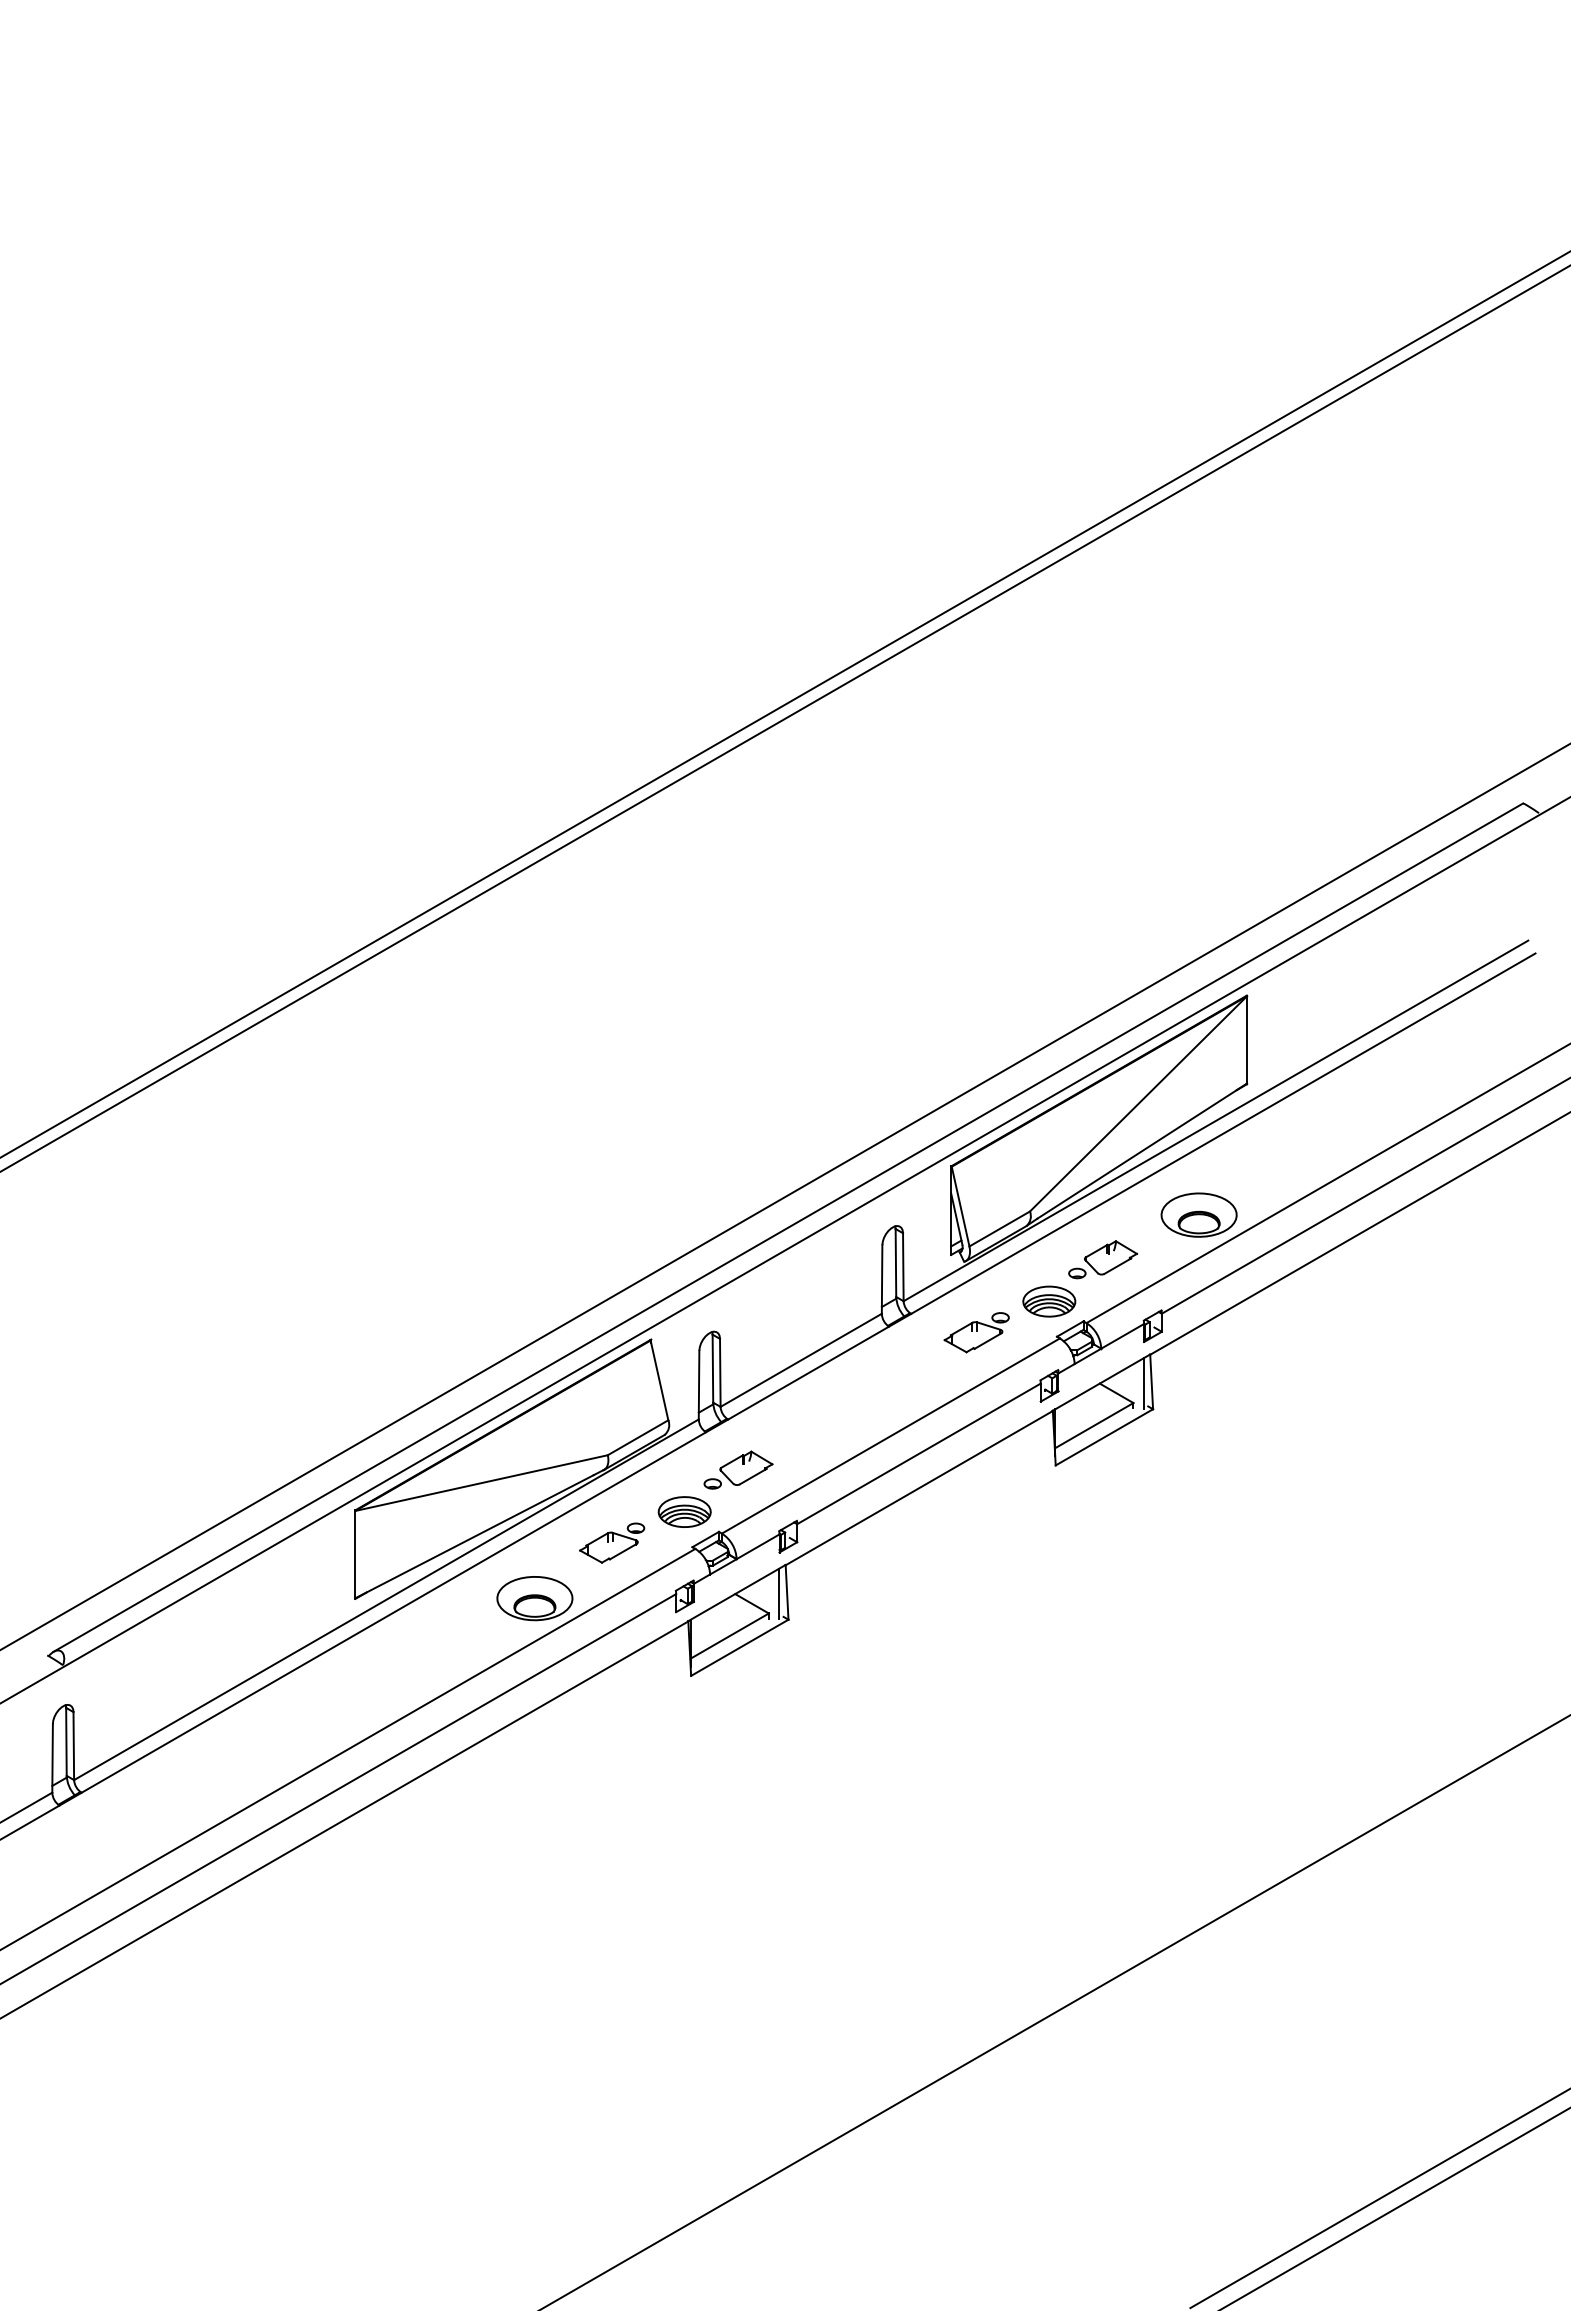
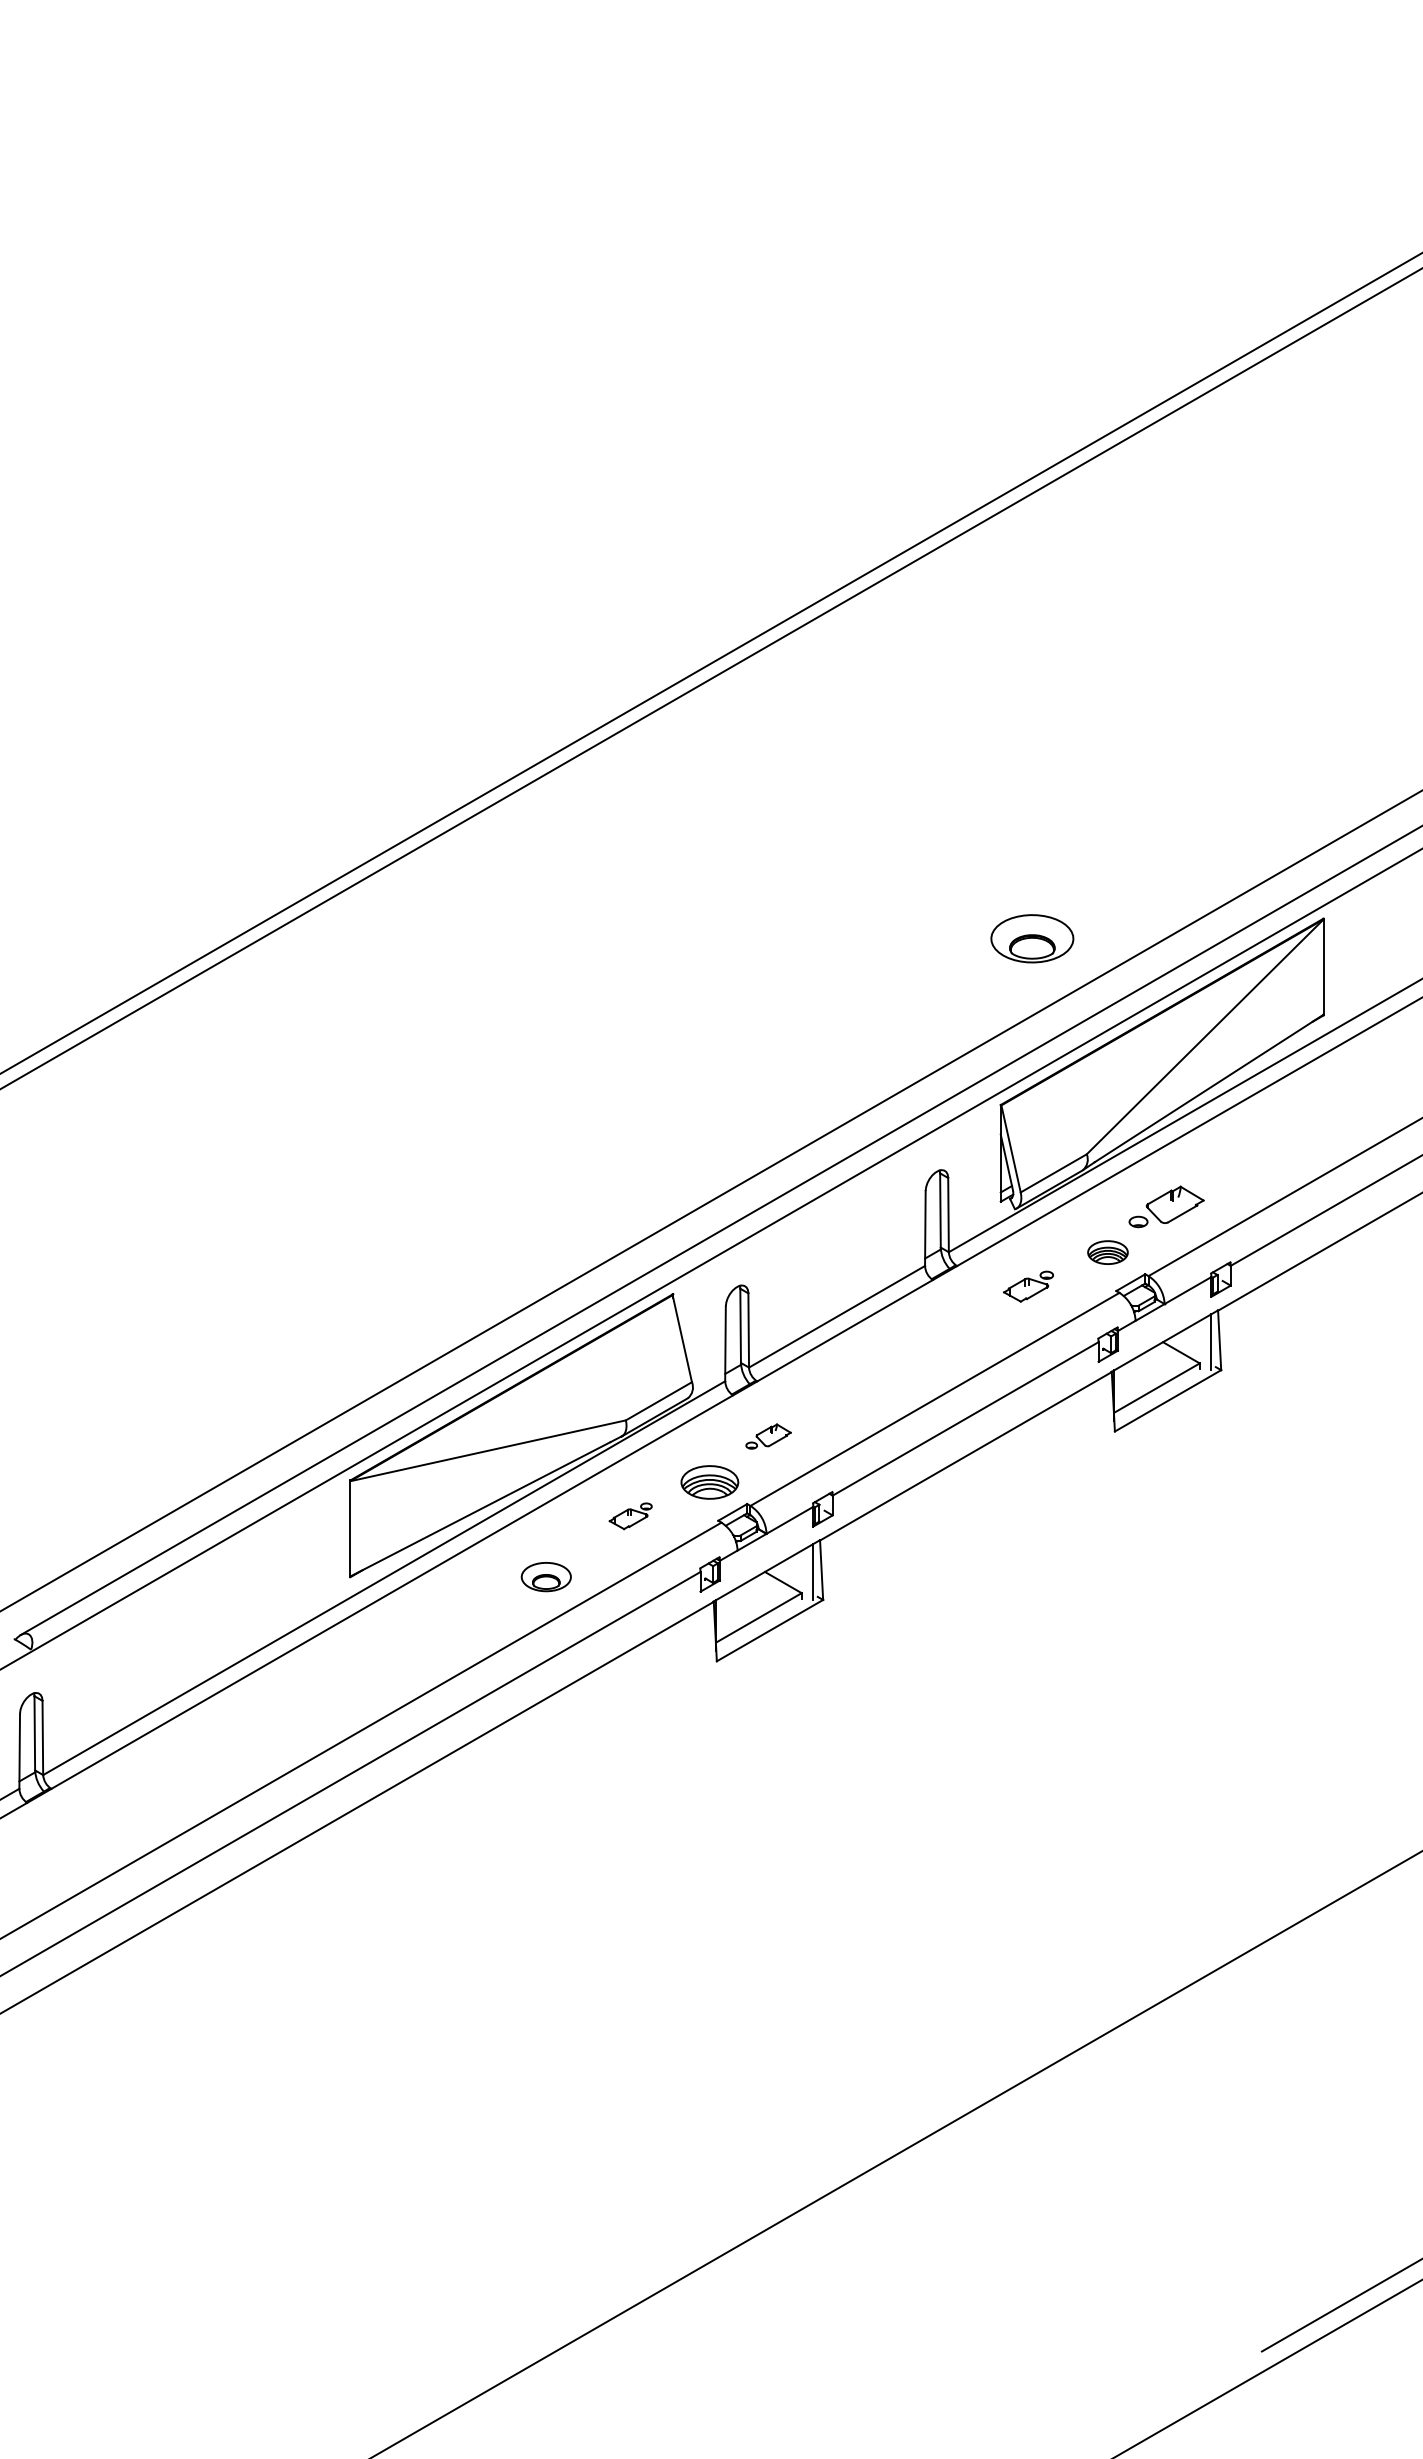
part: (1198, 1214) -> (1031, 938), moved
part: (1049, 1301) -> (1108, 1252), size x0.7
part: (976, 1332) -> (1028, 1286), size x0.7
part: (738, 1469) -> (768, 1435), size x0.6
part: (612, 1542) -> (631, 1515), size x0.6
part: (534, 1598) -> (545, 1576), size x0.6

